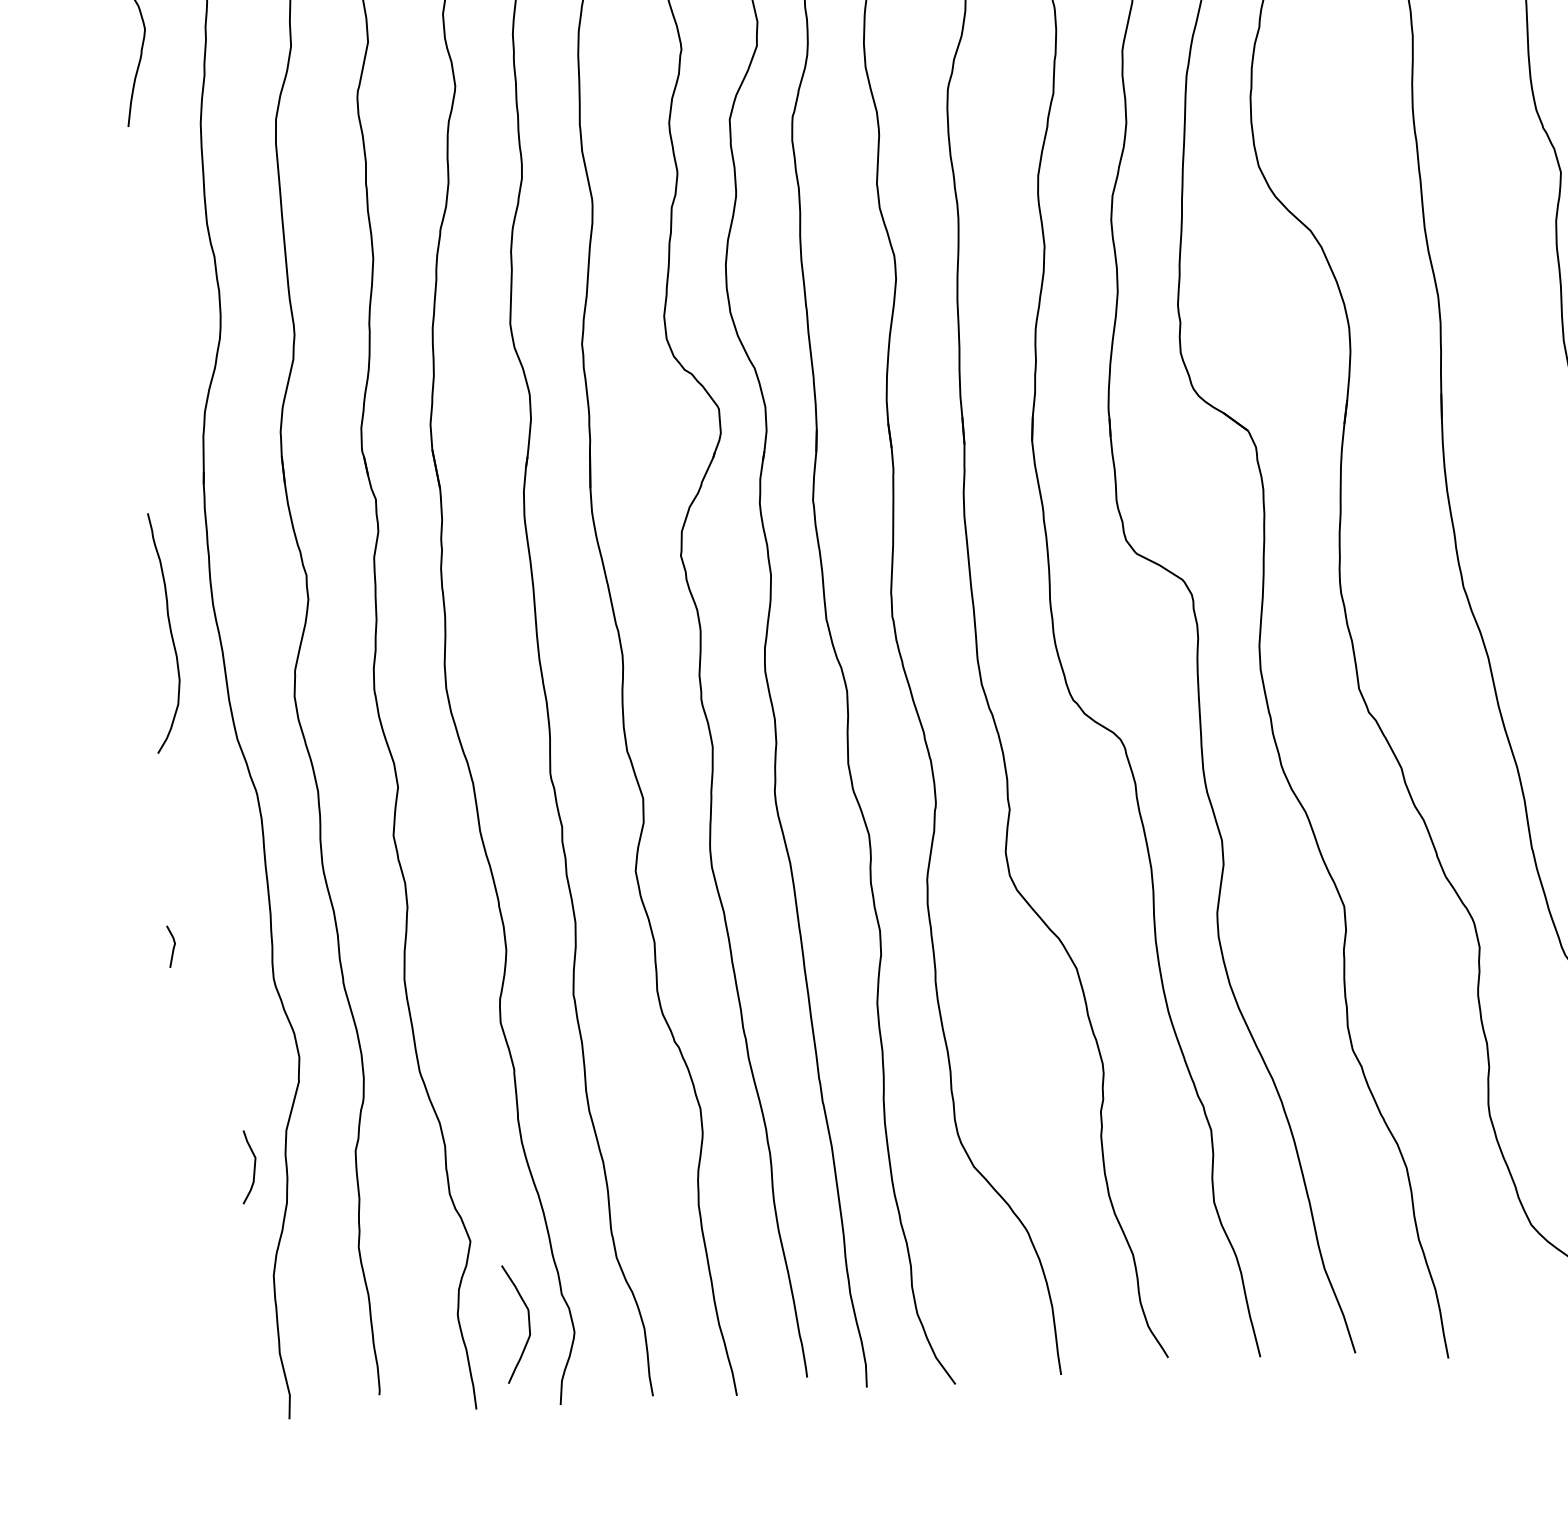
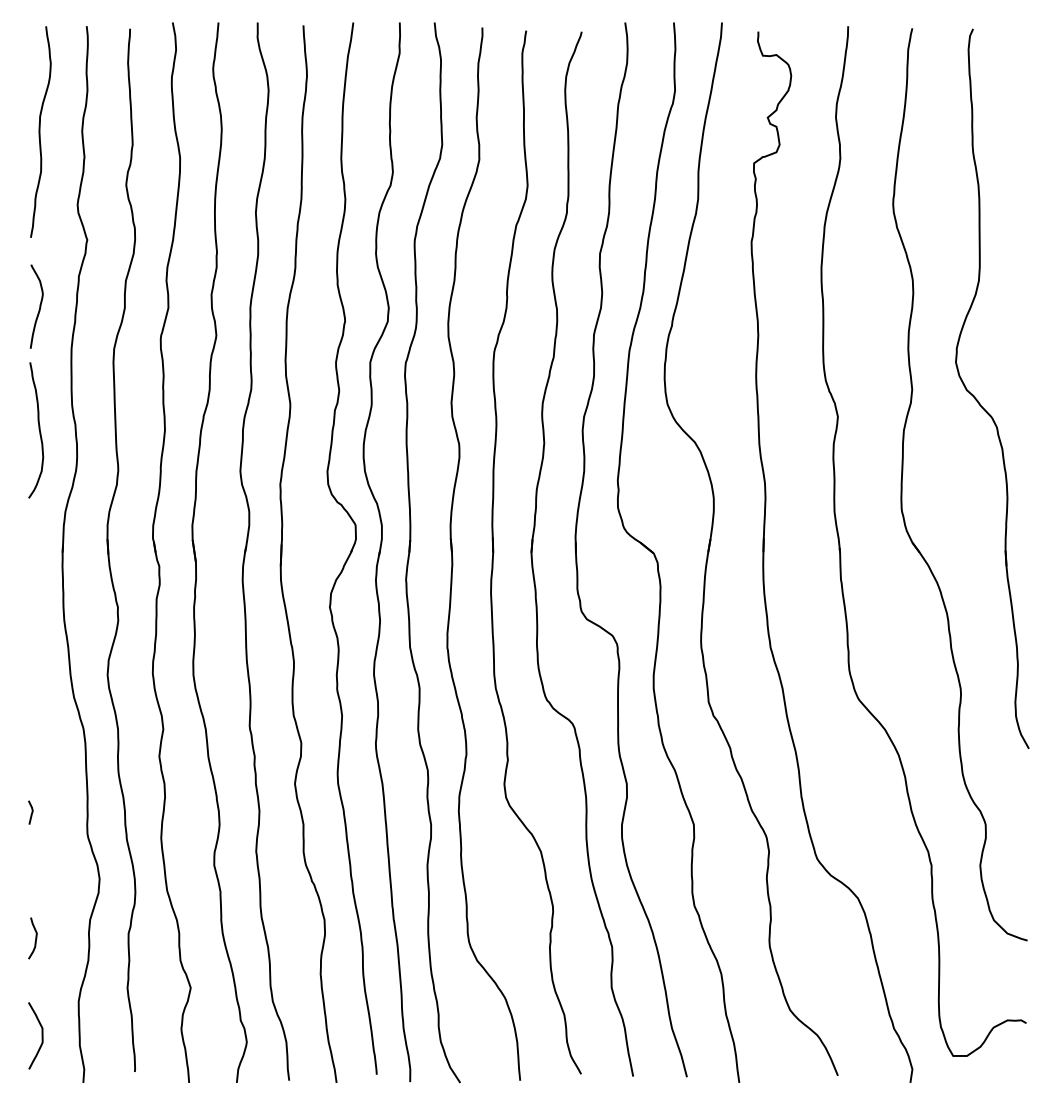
curve: (168, 631) -> (38, 429), moved
curve: (253, 1167) -> (35, 938), moved
curve: (527, 1322) -> (41, 1035), moved

